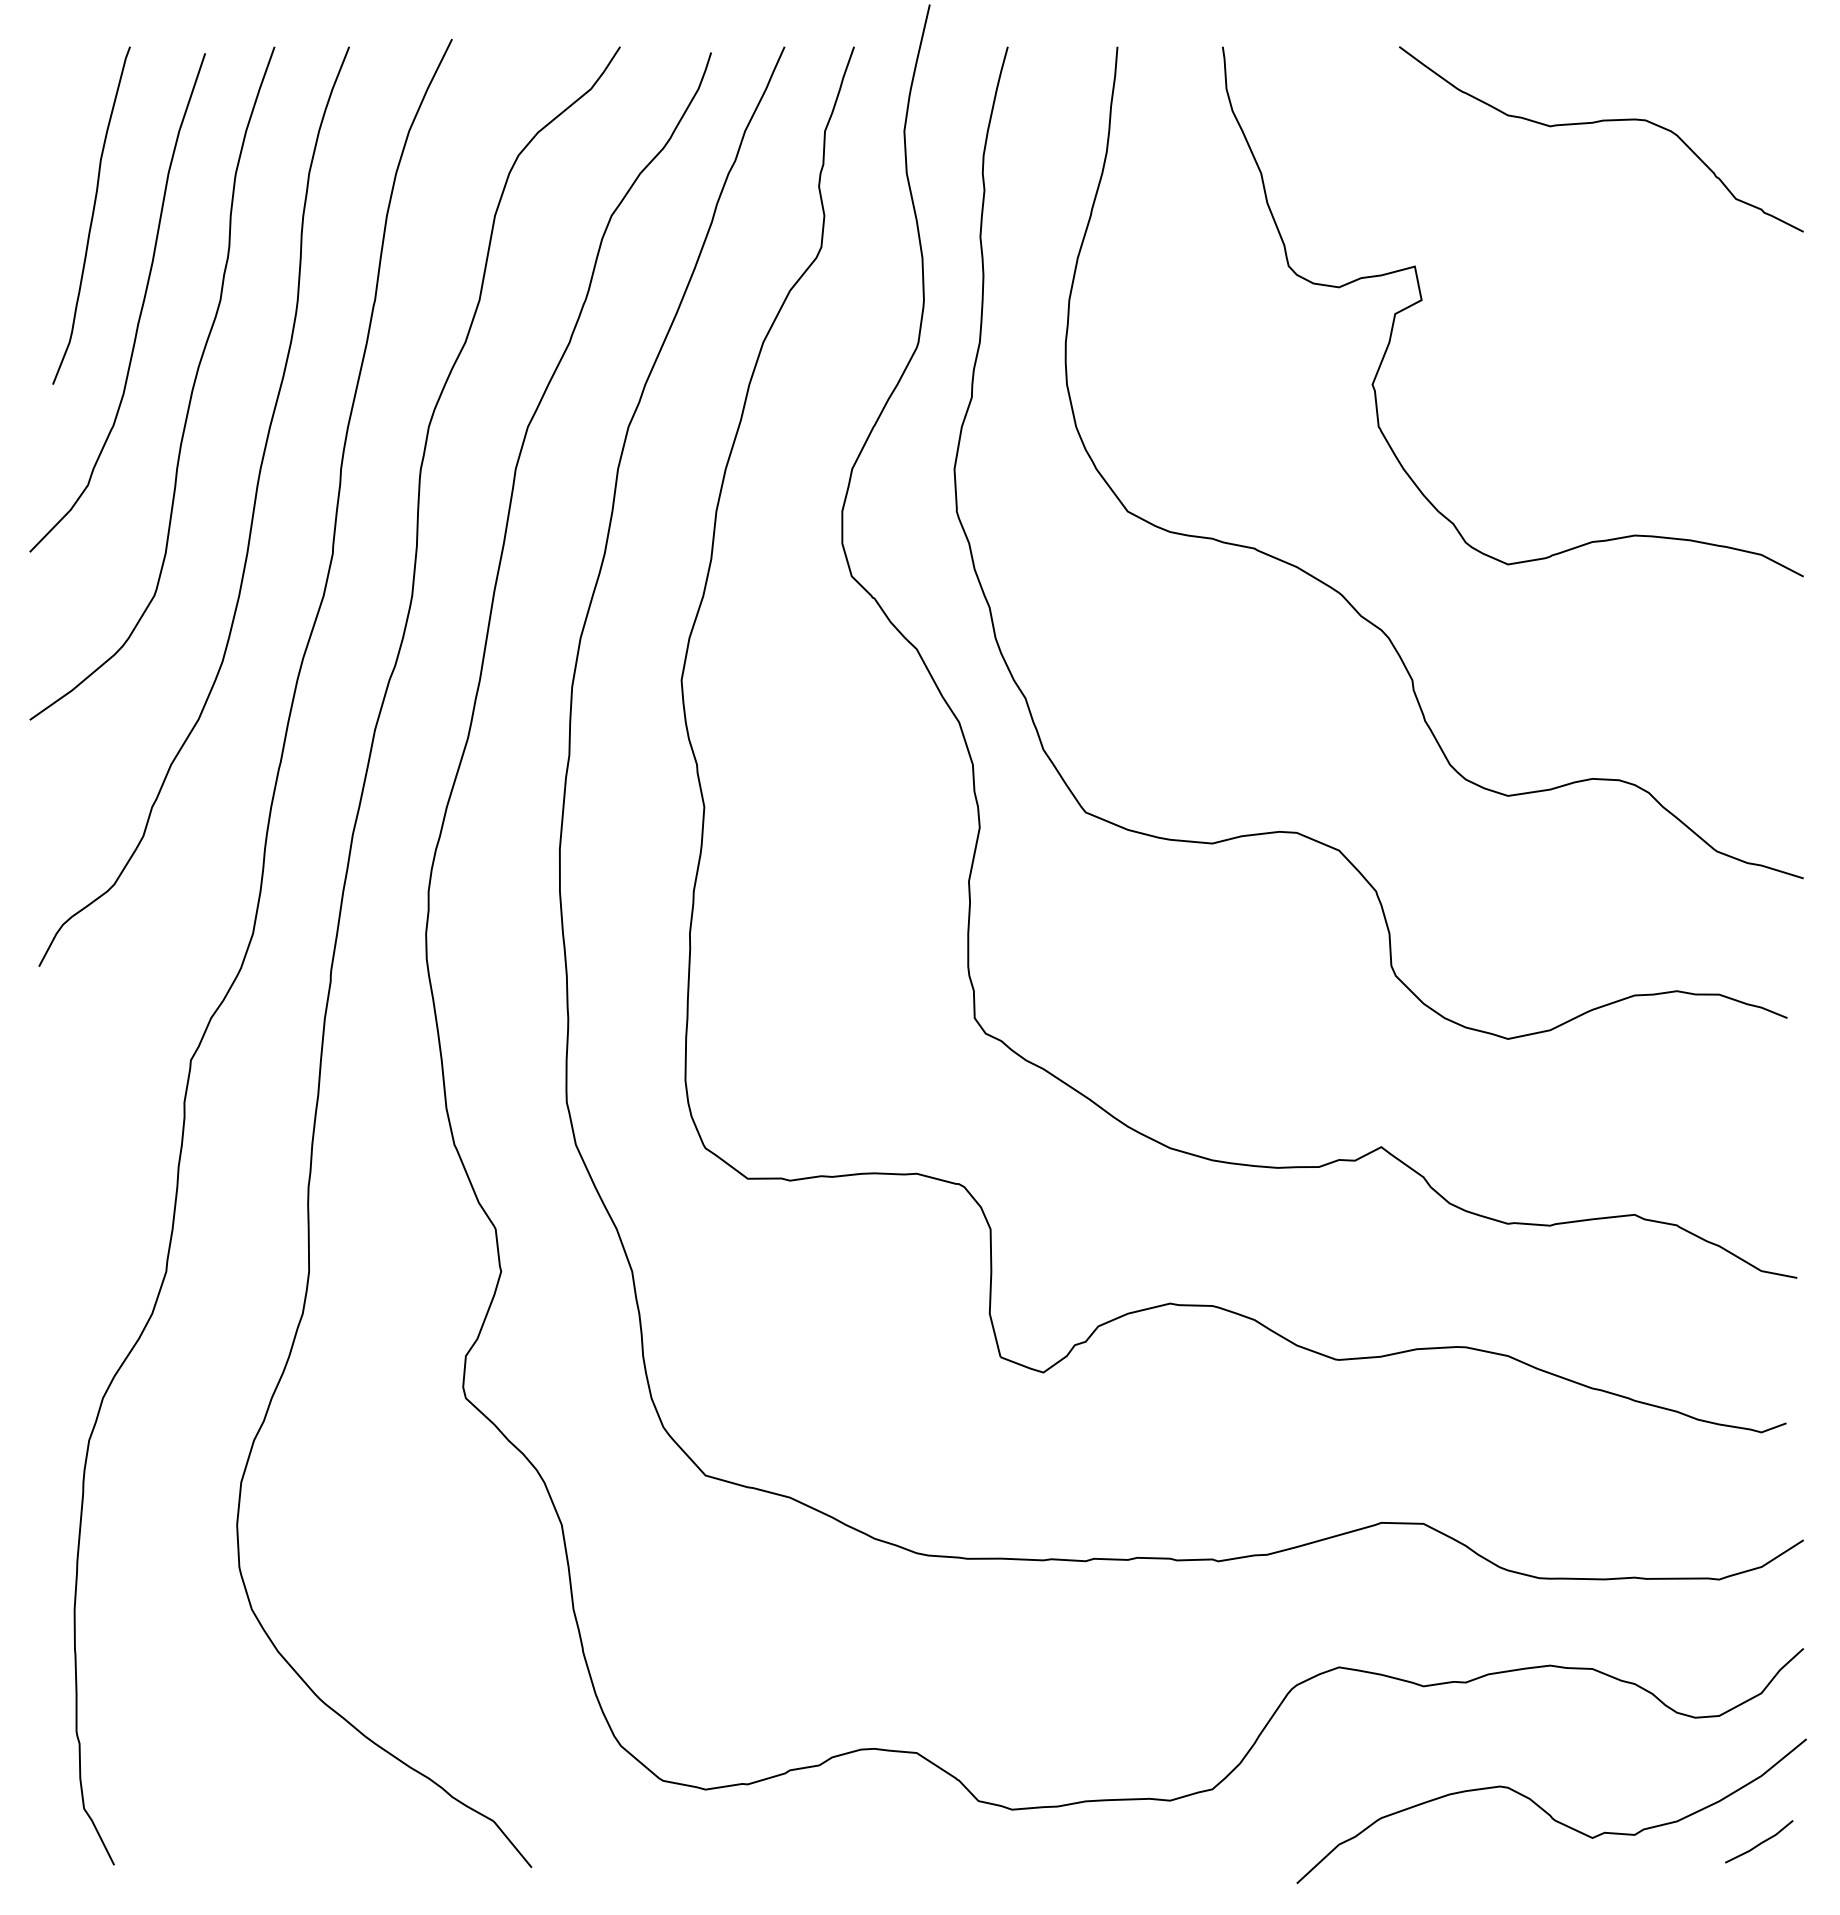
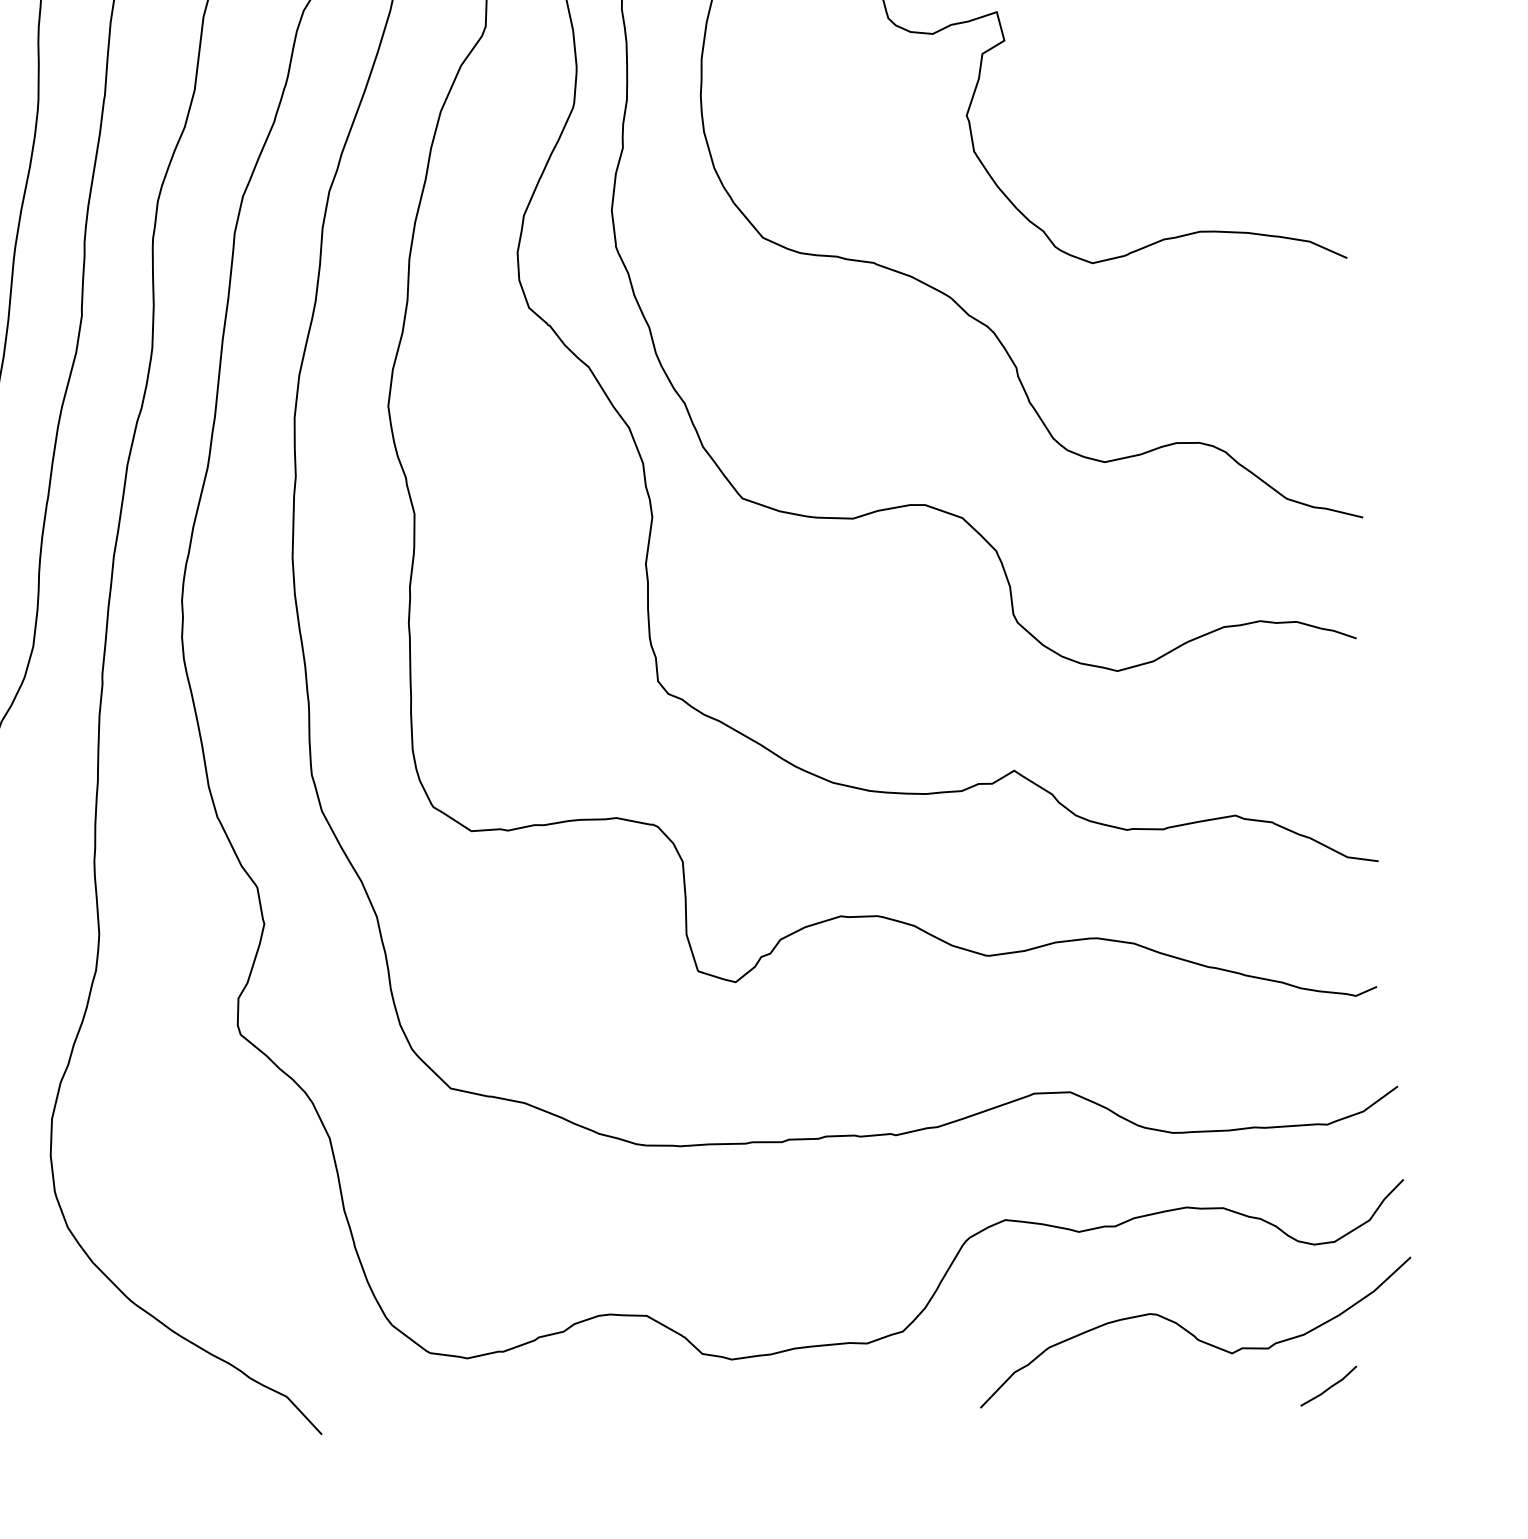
line: (1760, 1842) -> (1329, 1386), moved

